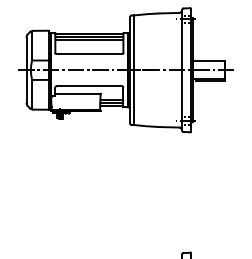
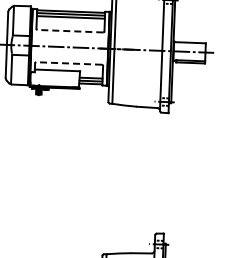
line: (89, 54) -> (70, 31), solid -> dashed
line: (89, 86) -> (69, 63), solid -> dashed

